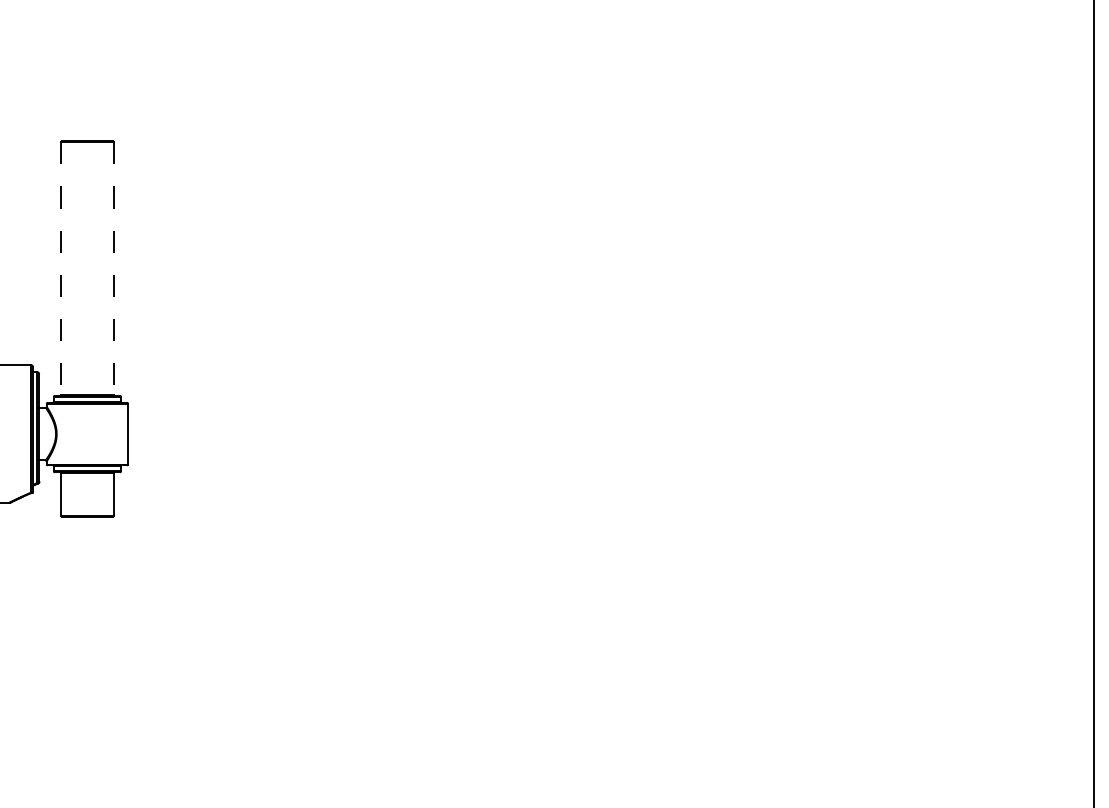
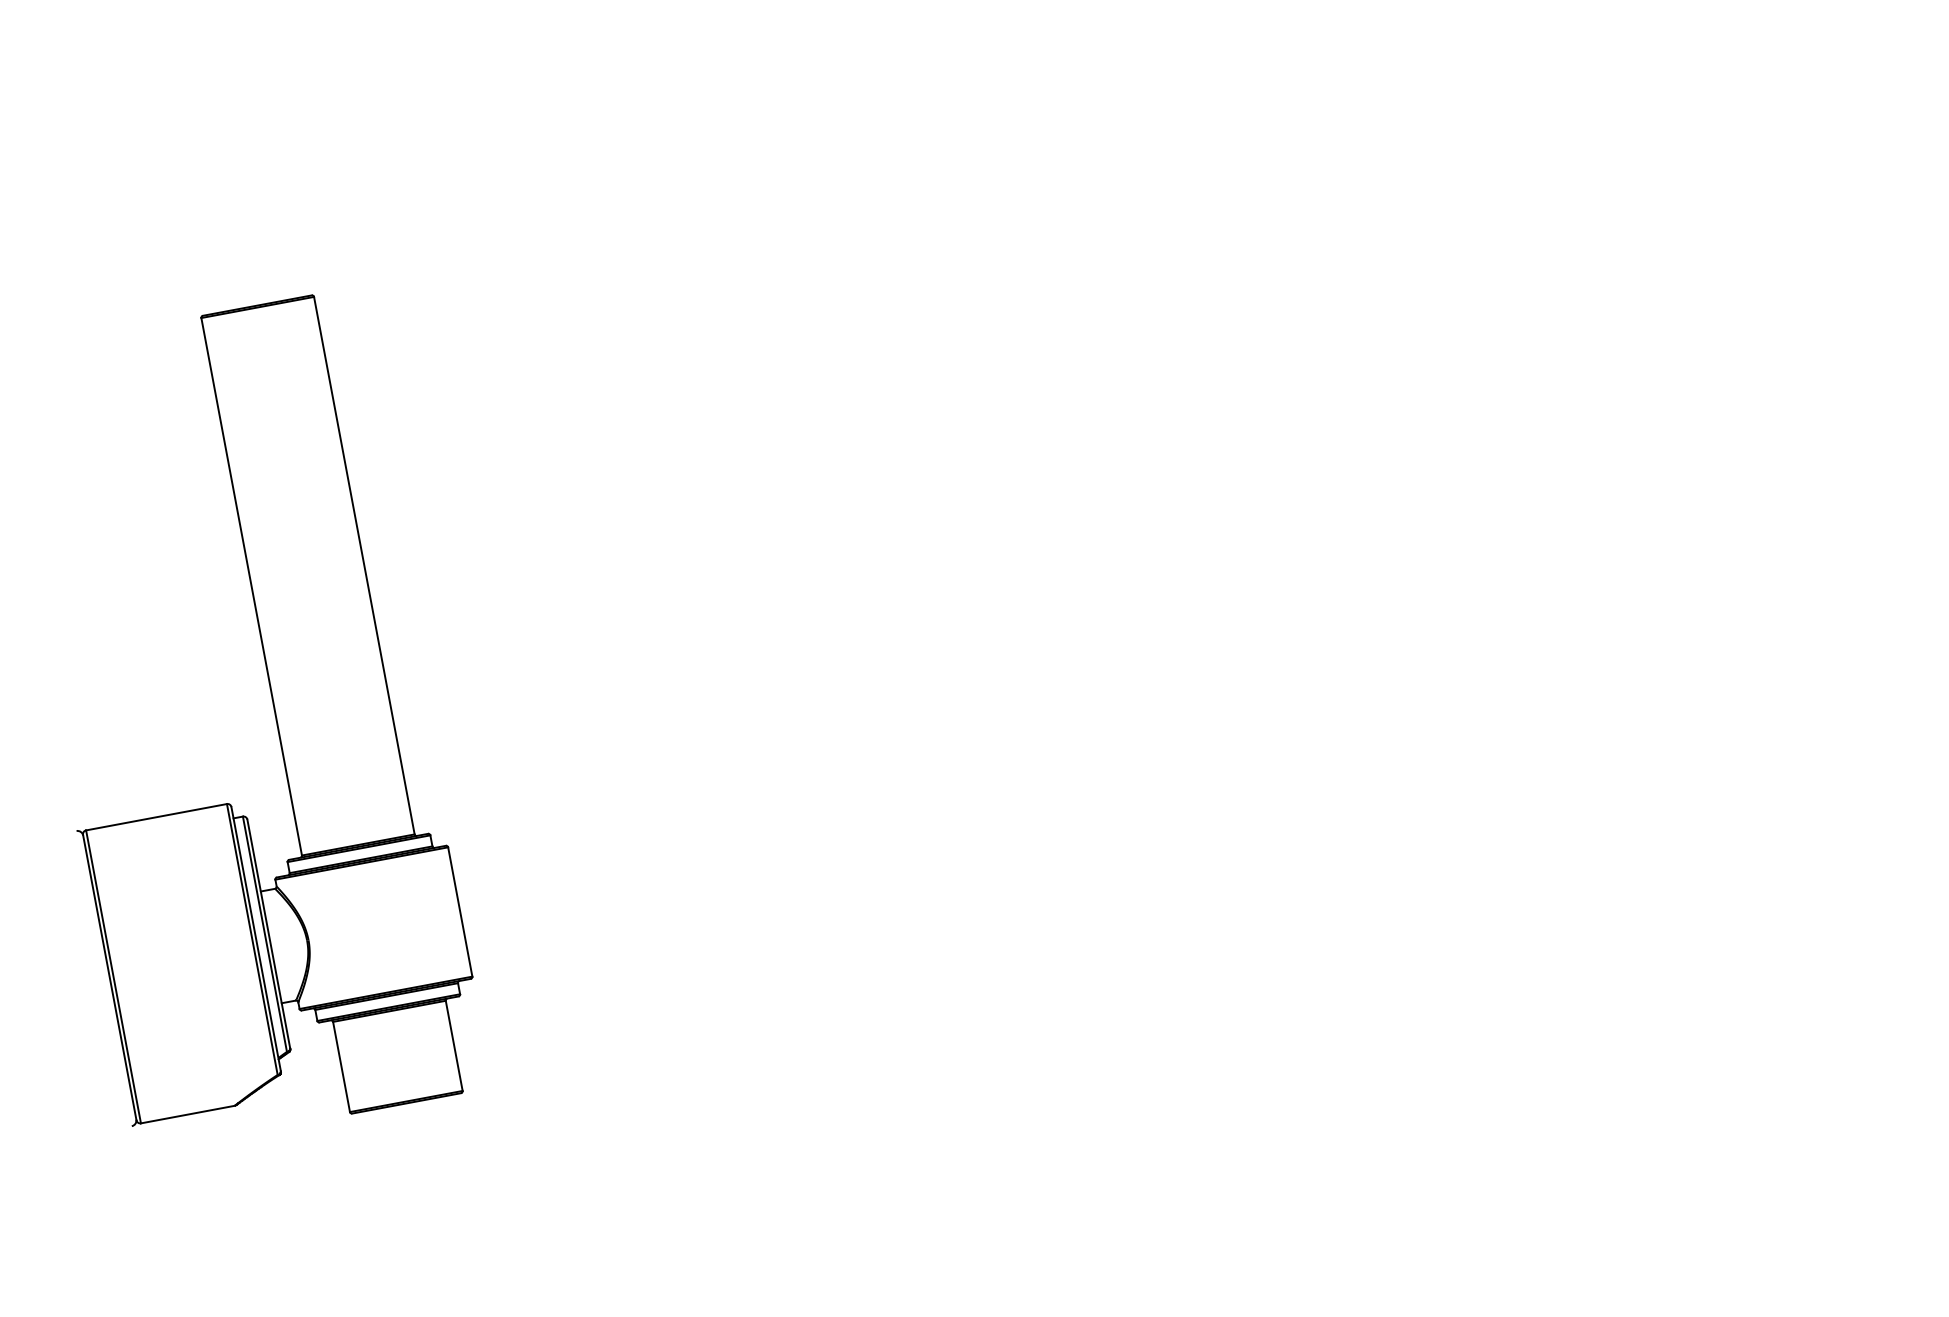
line: (60, 269) -> (251, 588), dashed -> solid
line: (113, 269) -> (363, 567), dashed -> solid

